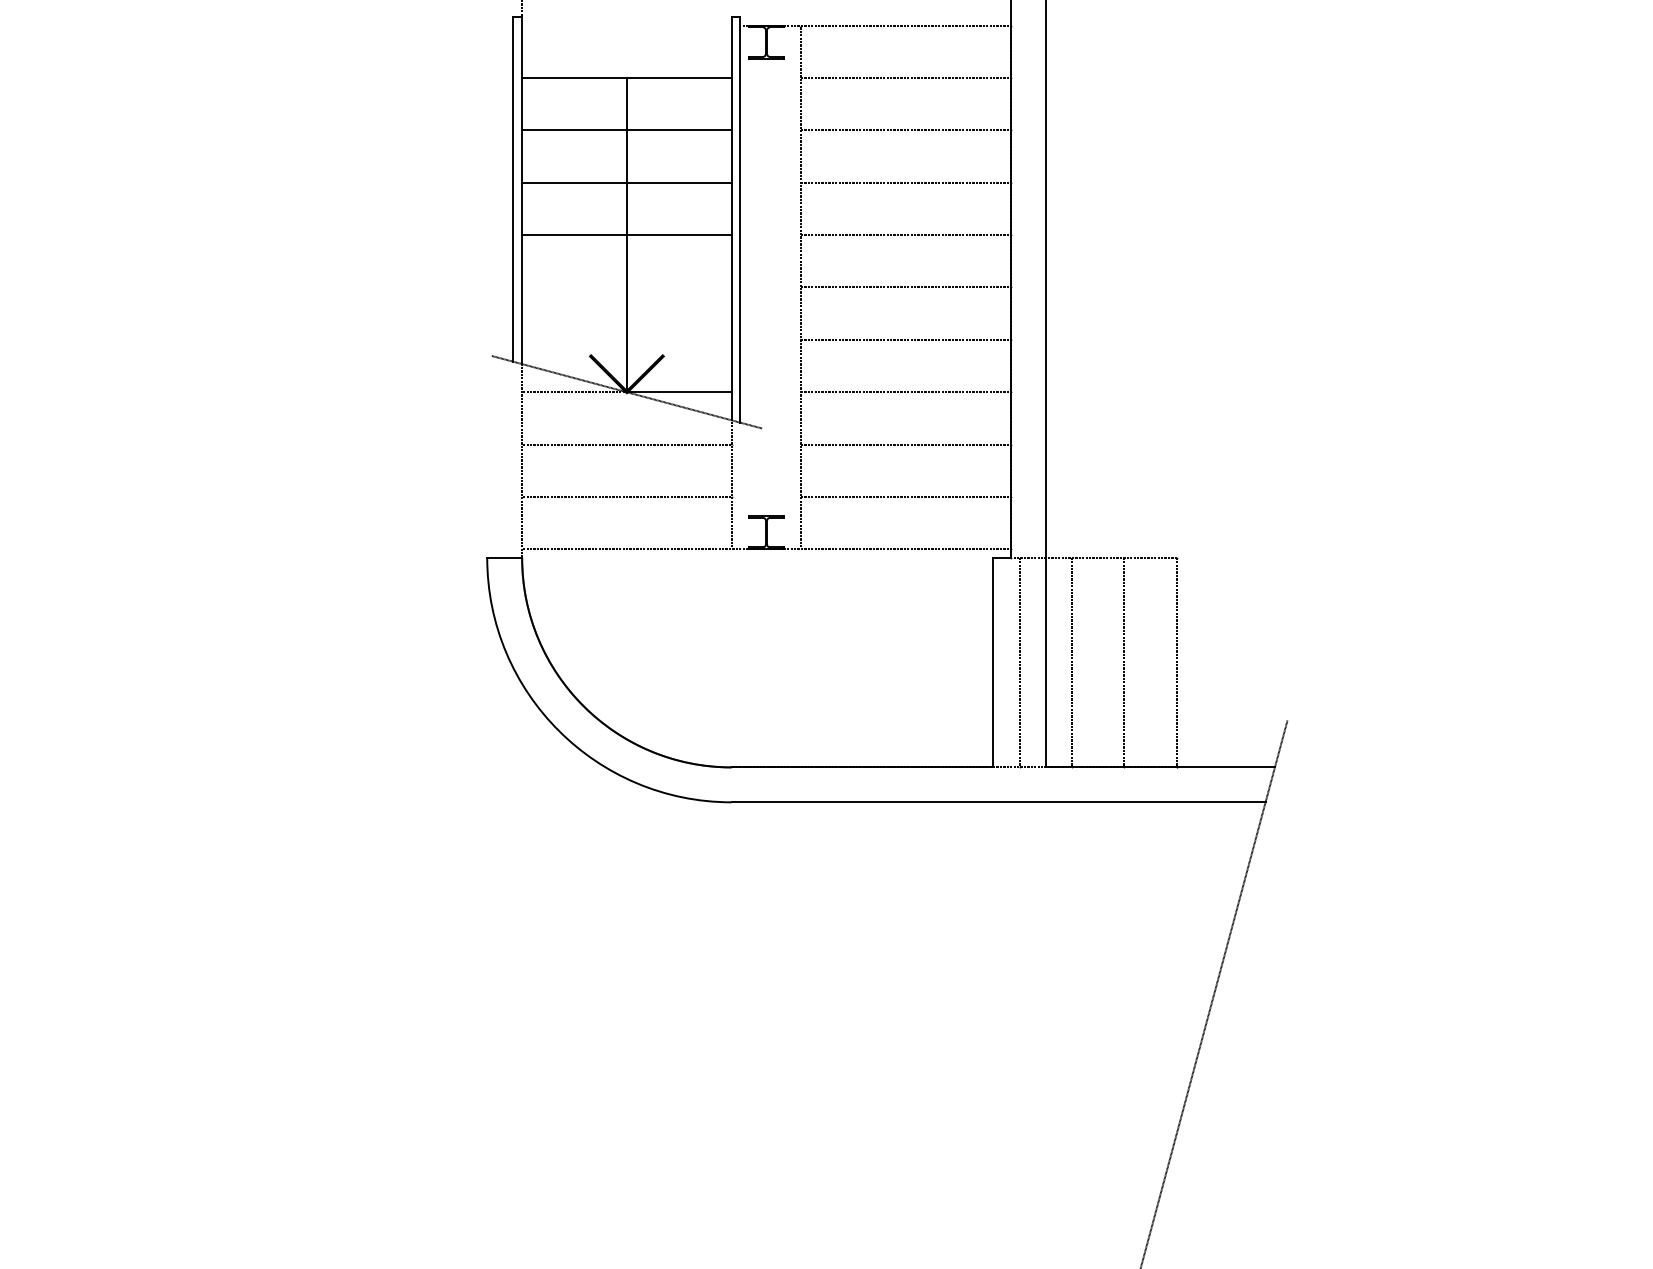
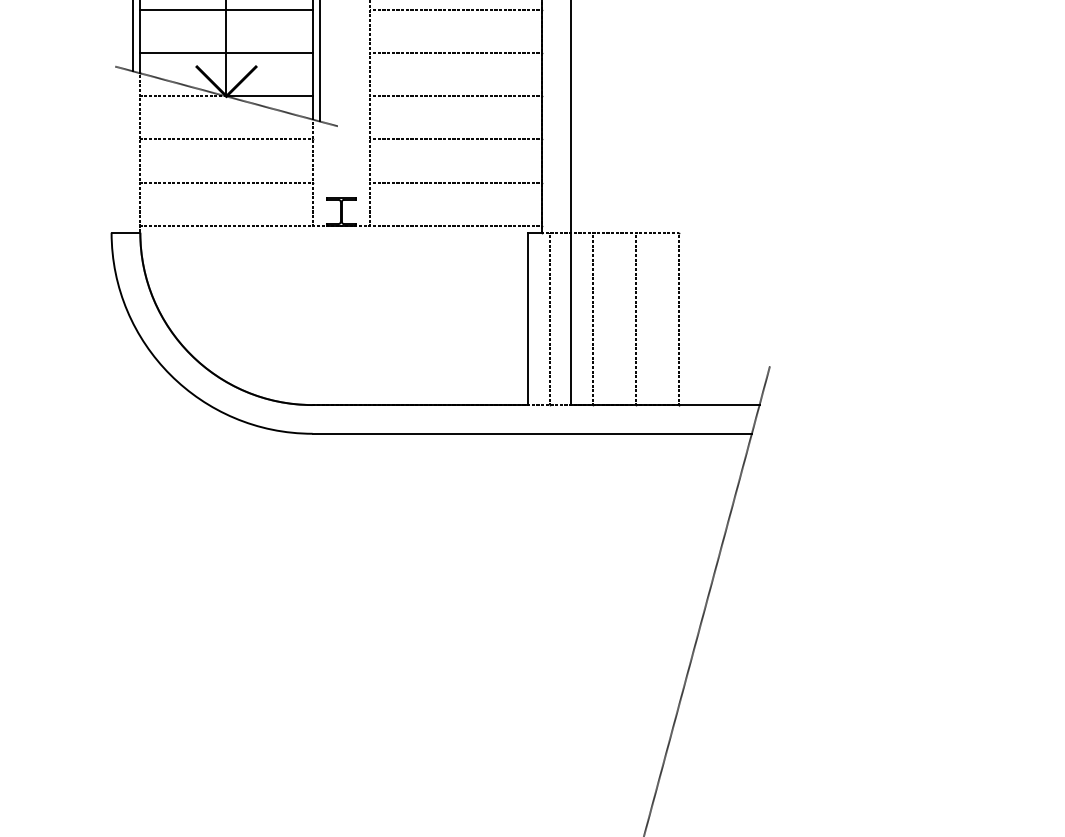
line: (626, 287) -> (226, 10), added
line: (626, 339) -> (226, 53), added

